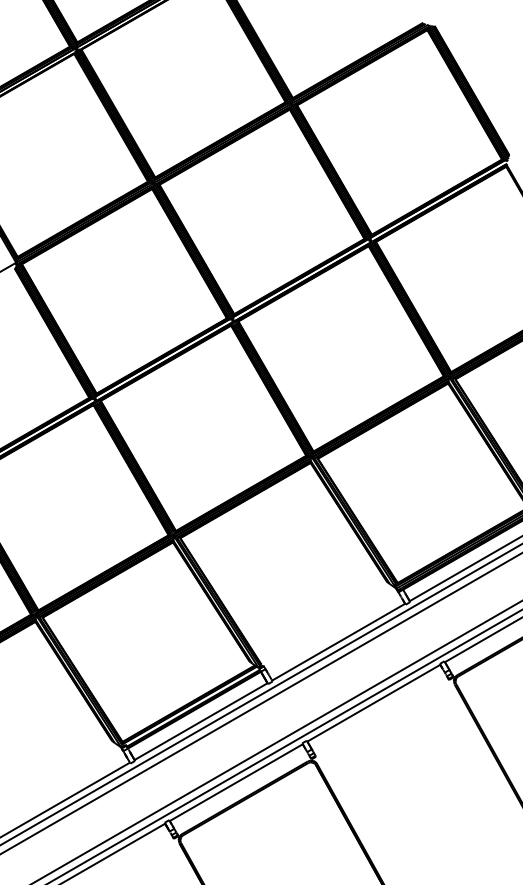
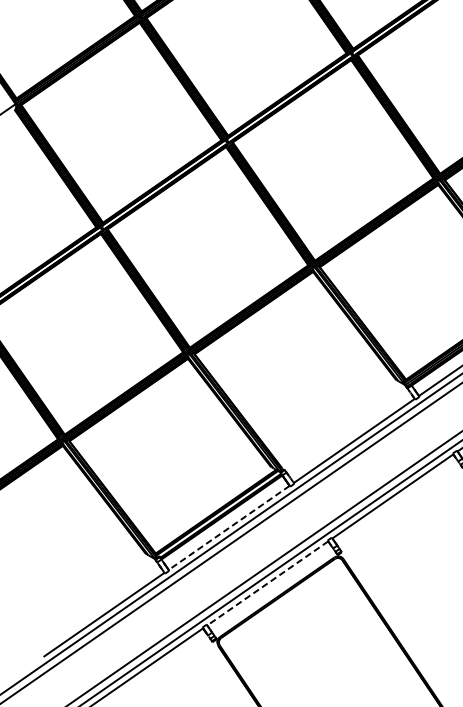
line: (201, 721) -> (229, 527), solid -> dashed
line: (236, 782) -> (267, 583), solid -> dashed

